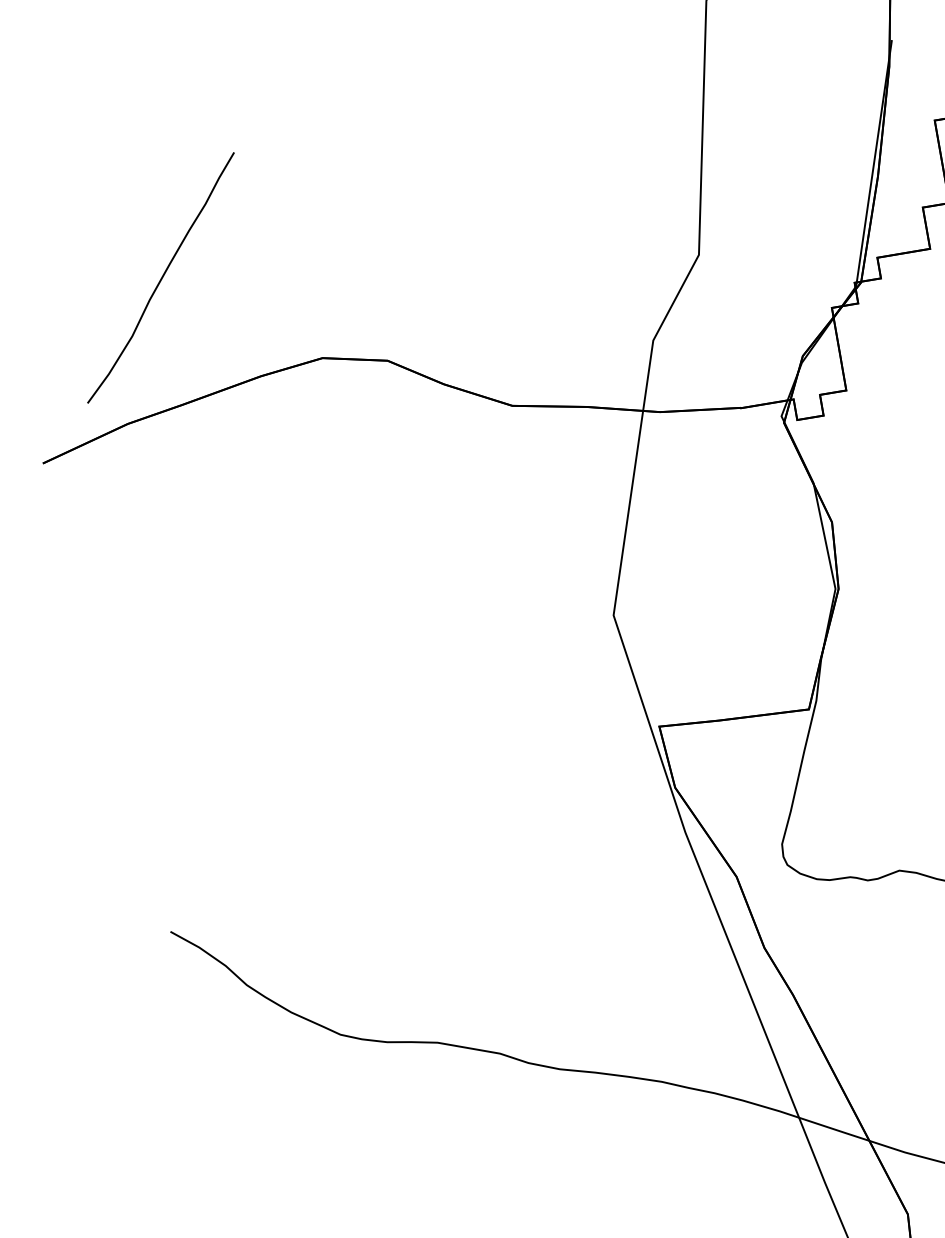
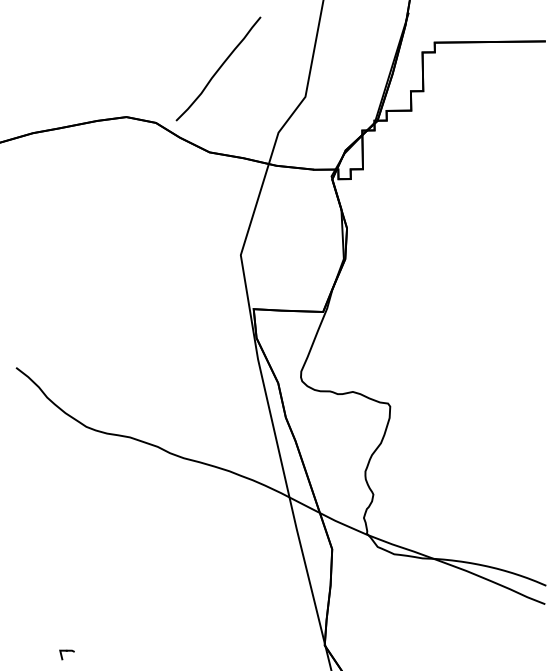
curve: (160, 276) -> (218, 68), moved

